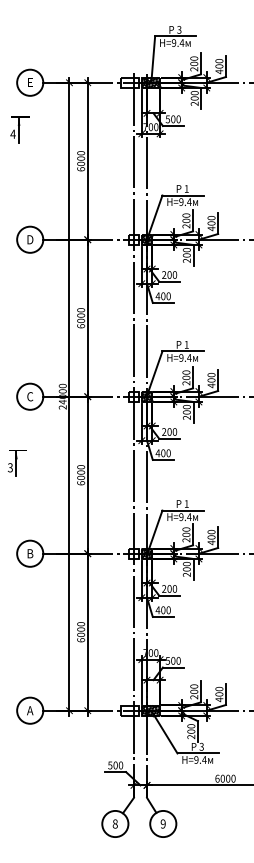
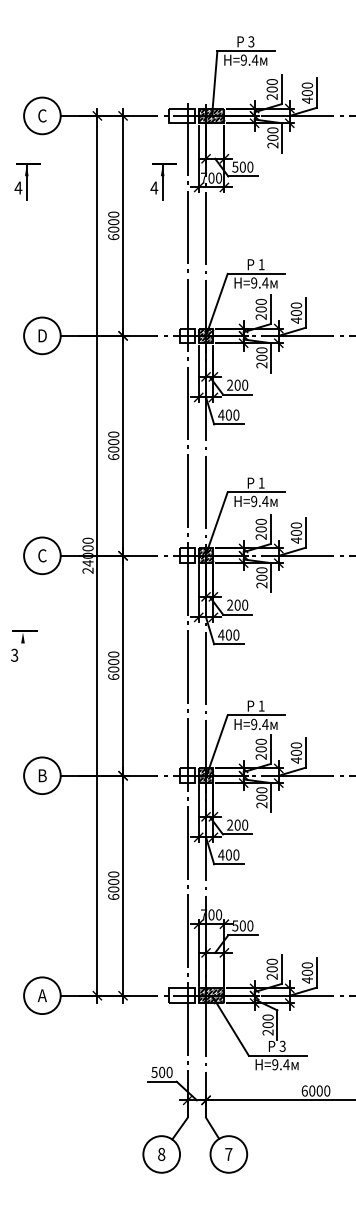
text: (30, 82) -> (42, 115), E -> C
part: (116, 129) -> (163, 181), added
line: (16, 463) -> (23, 649), removed
text: (162, 823) -> (227, 1153), 9 -> 7

